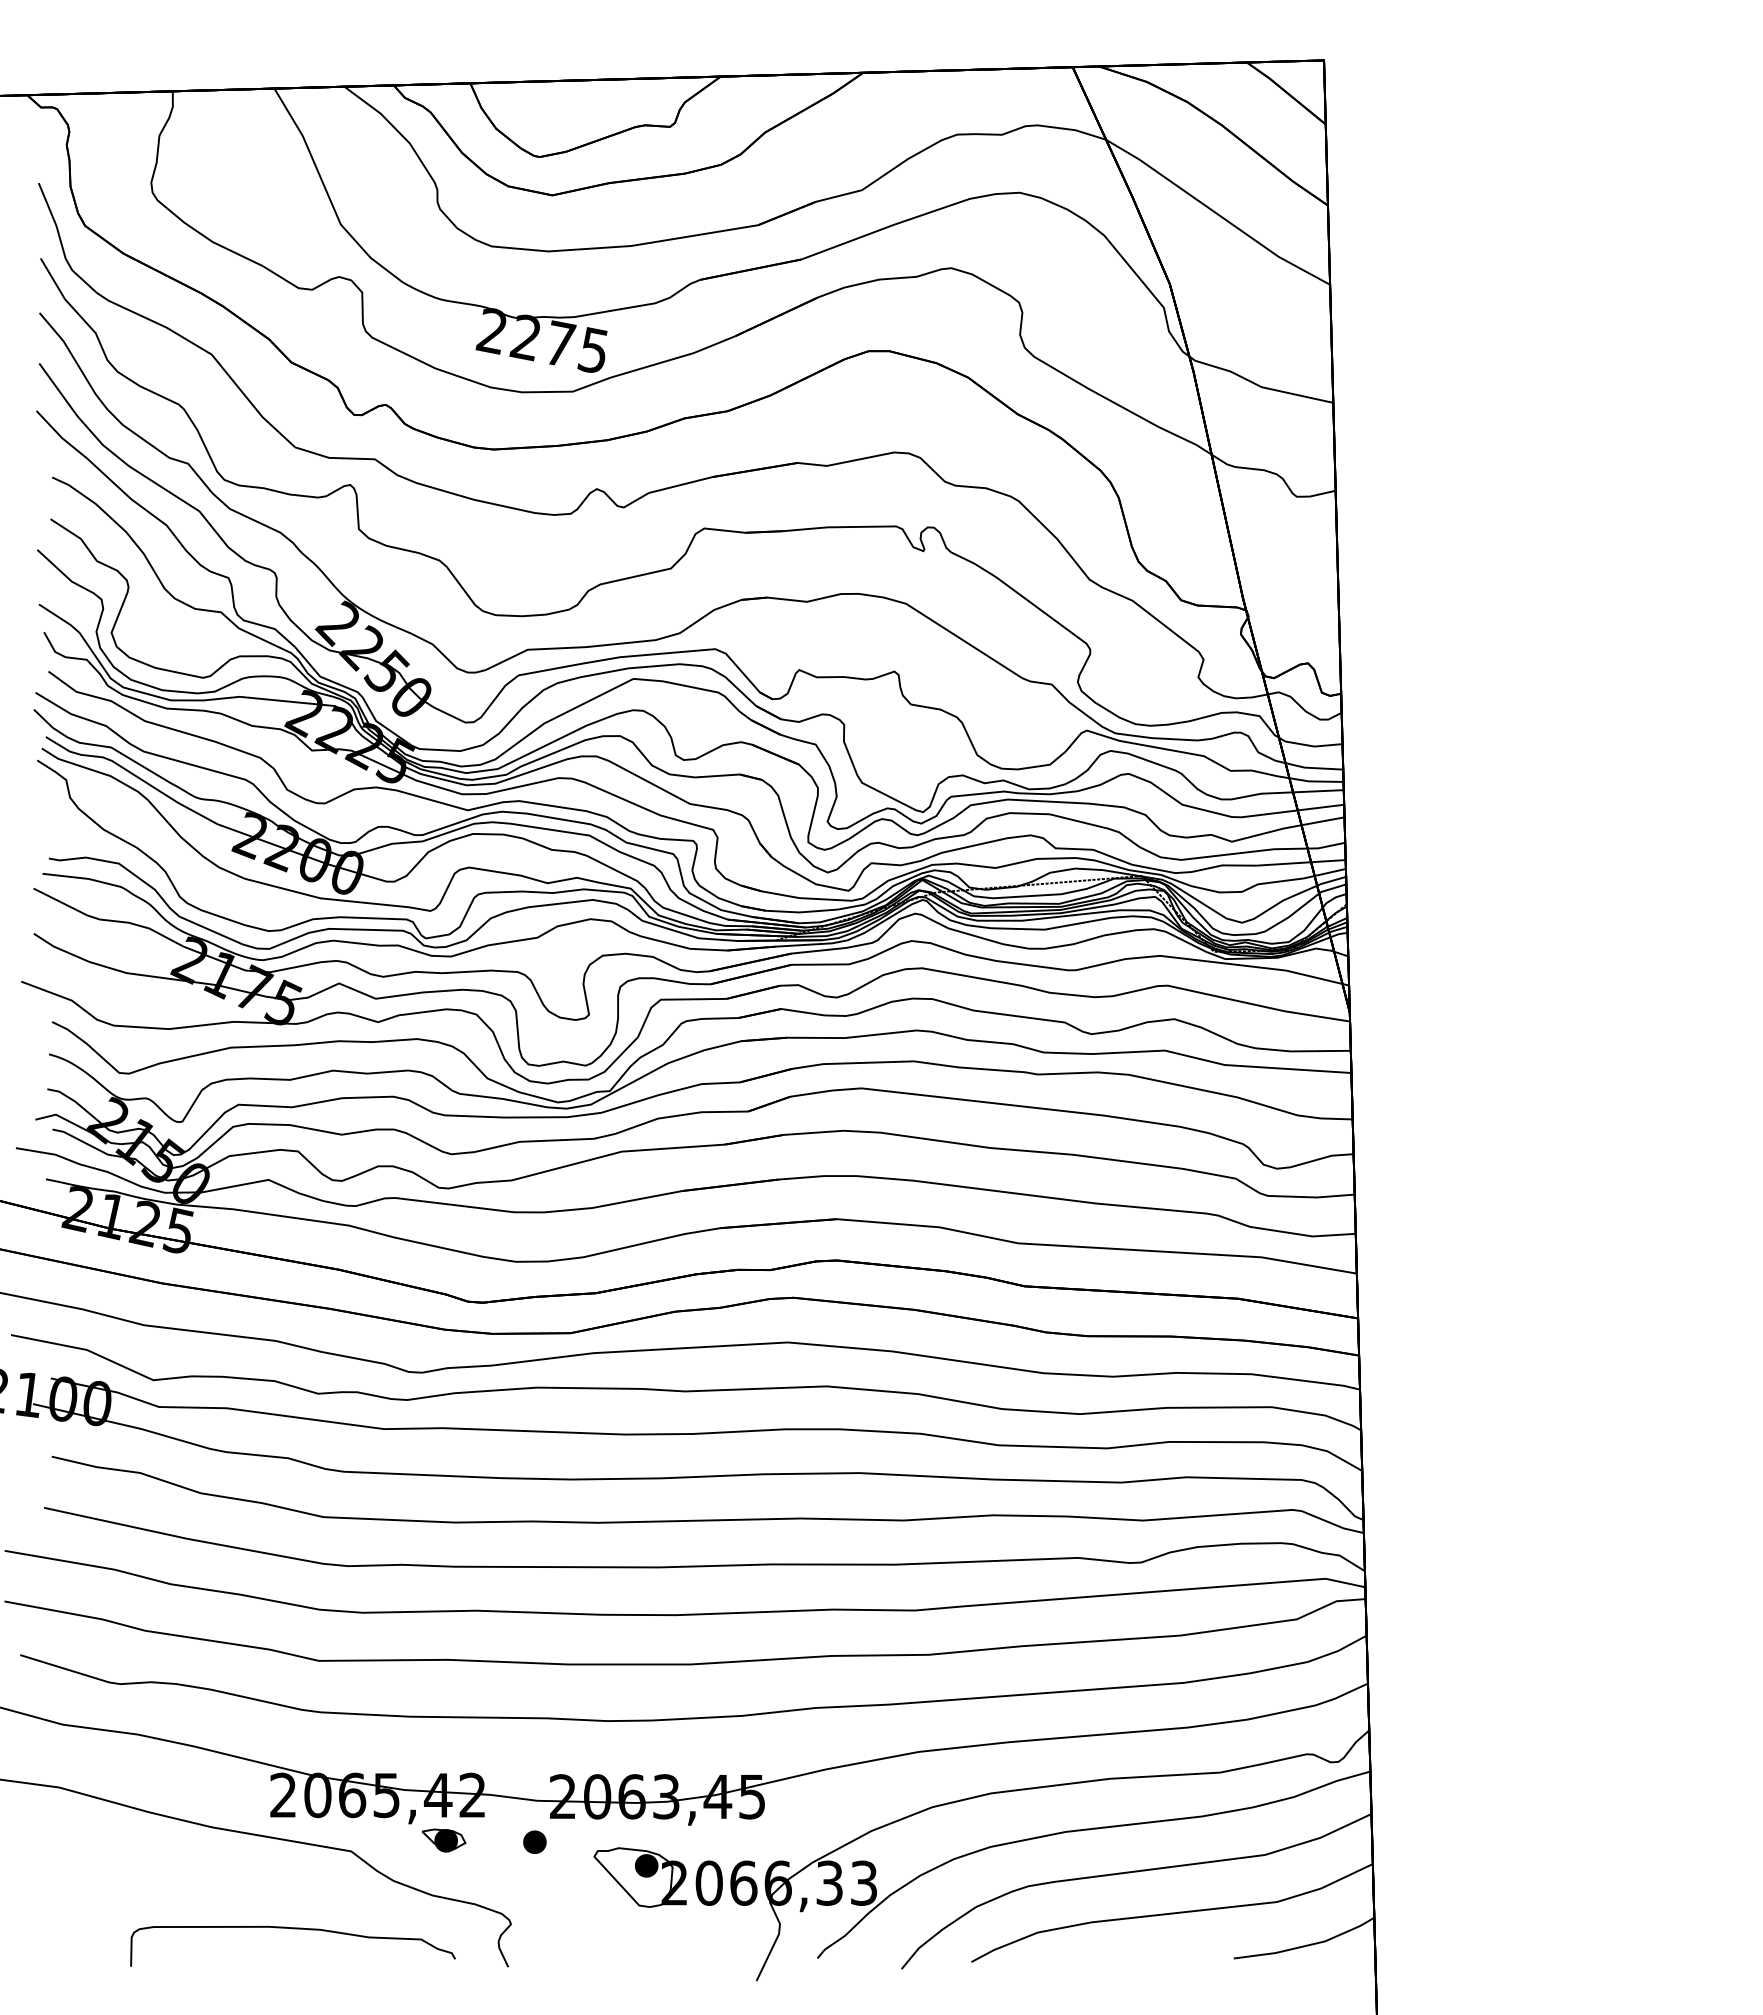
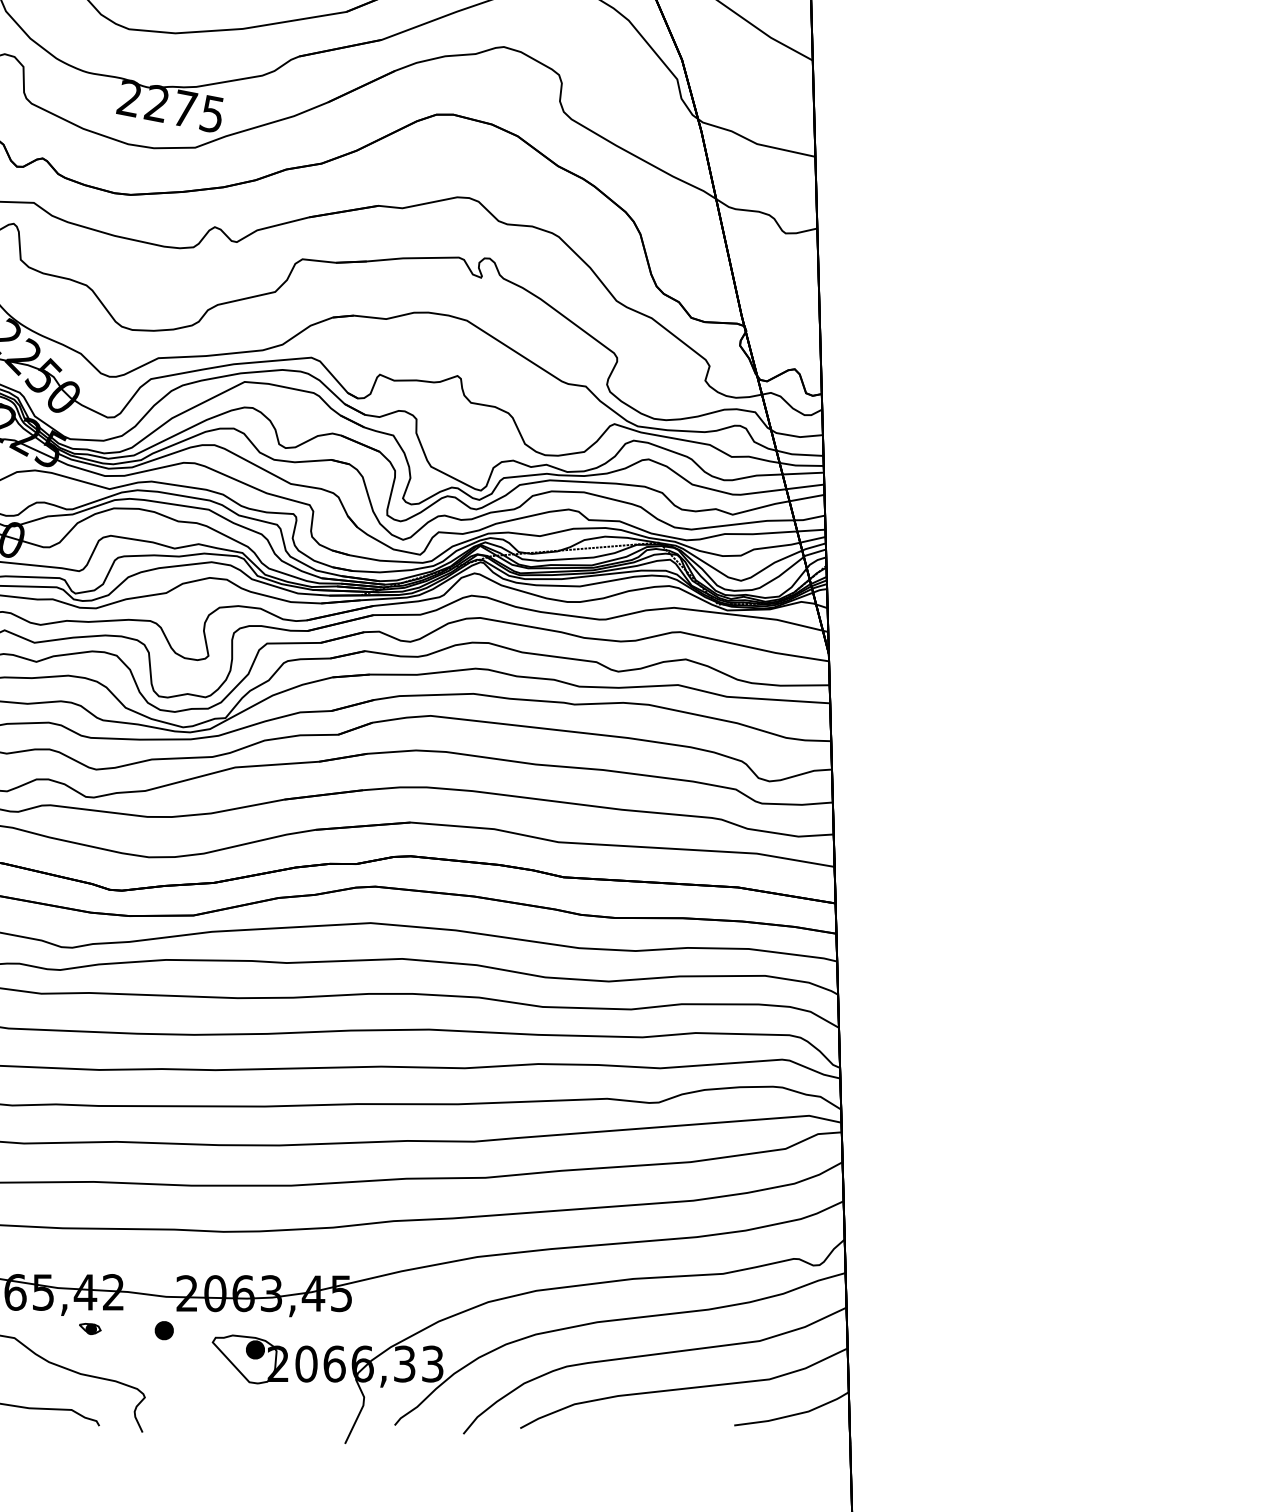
part: (443, 1840) -> (89, 1329), size x0.6

